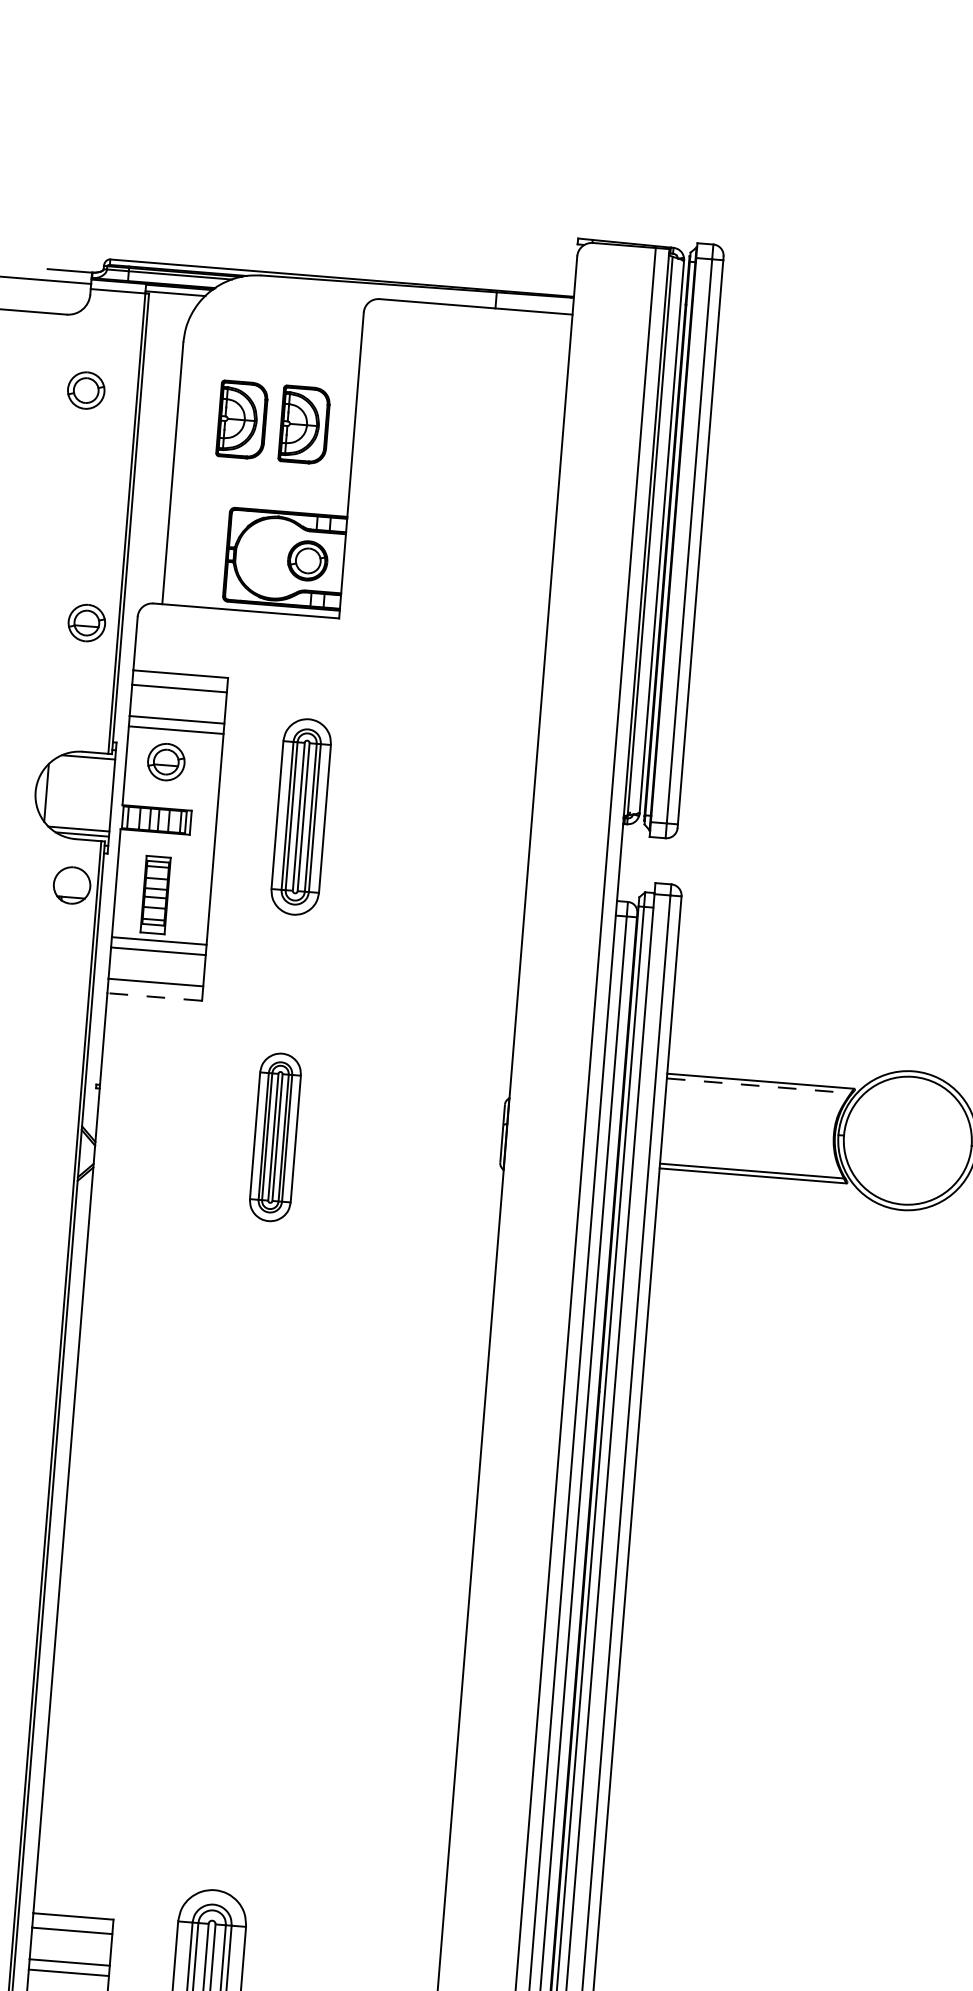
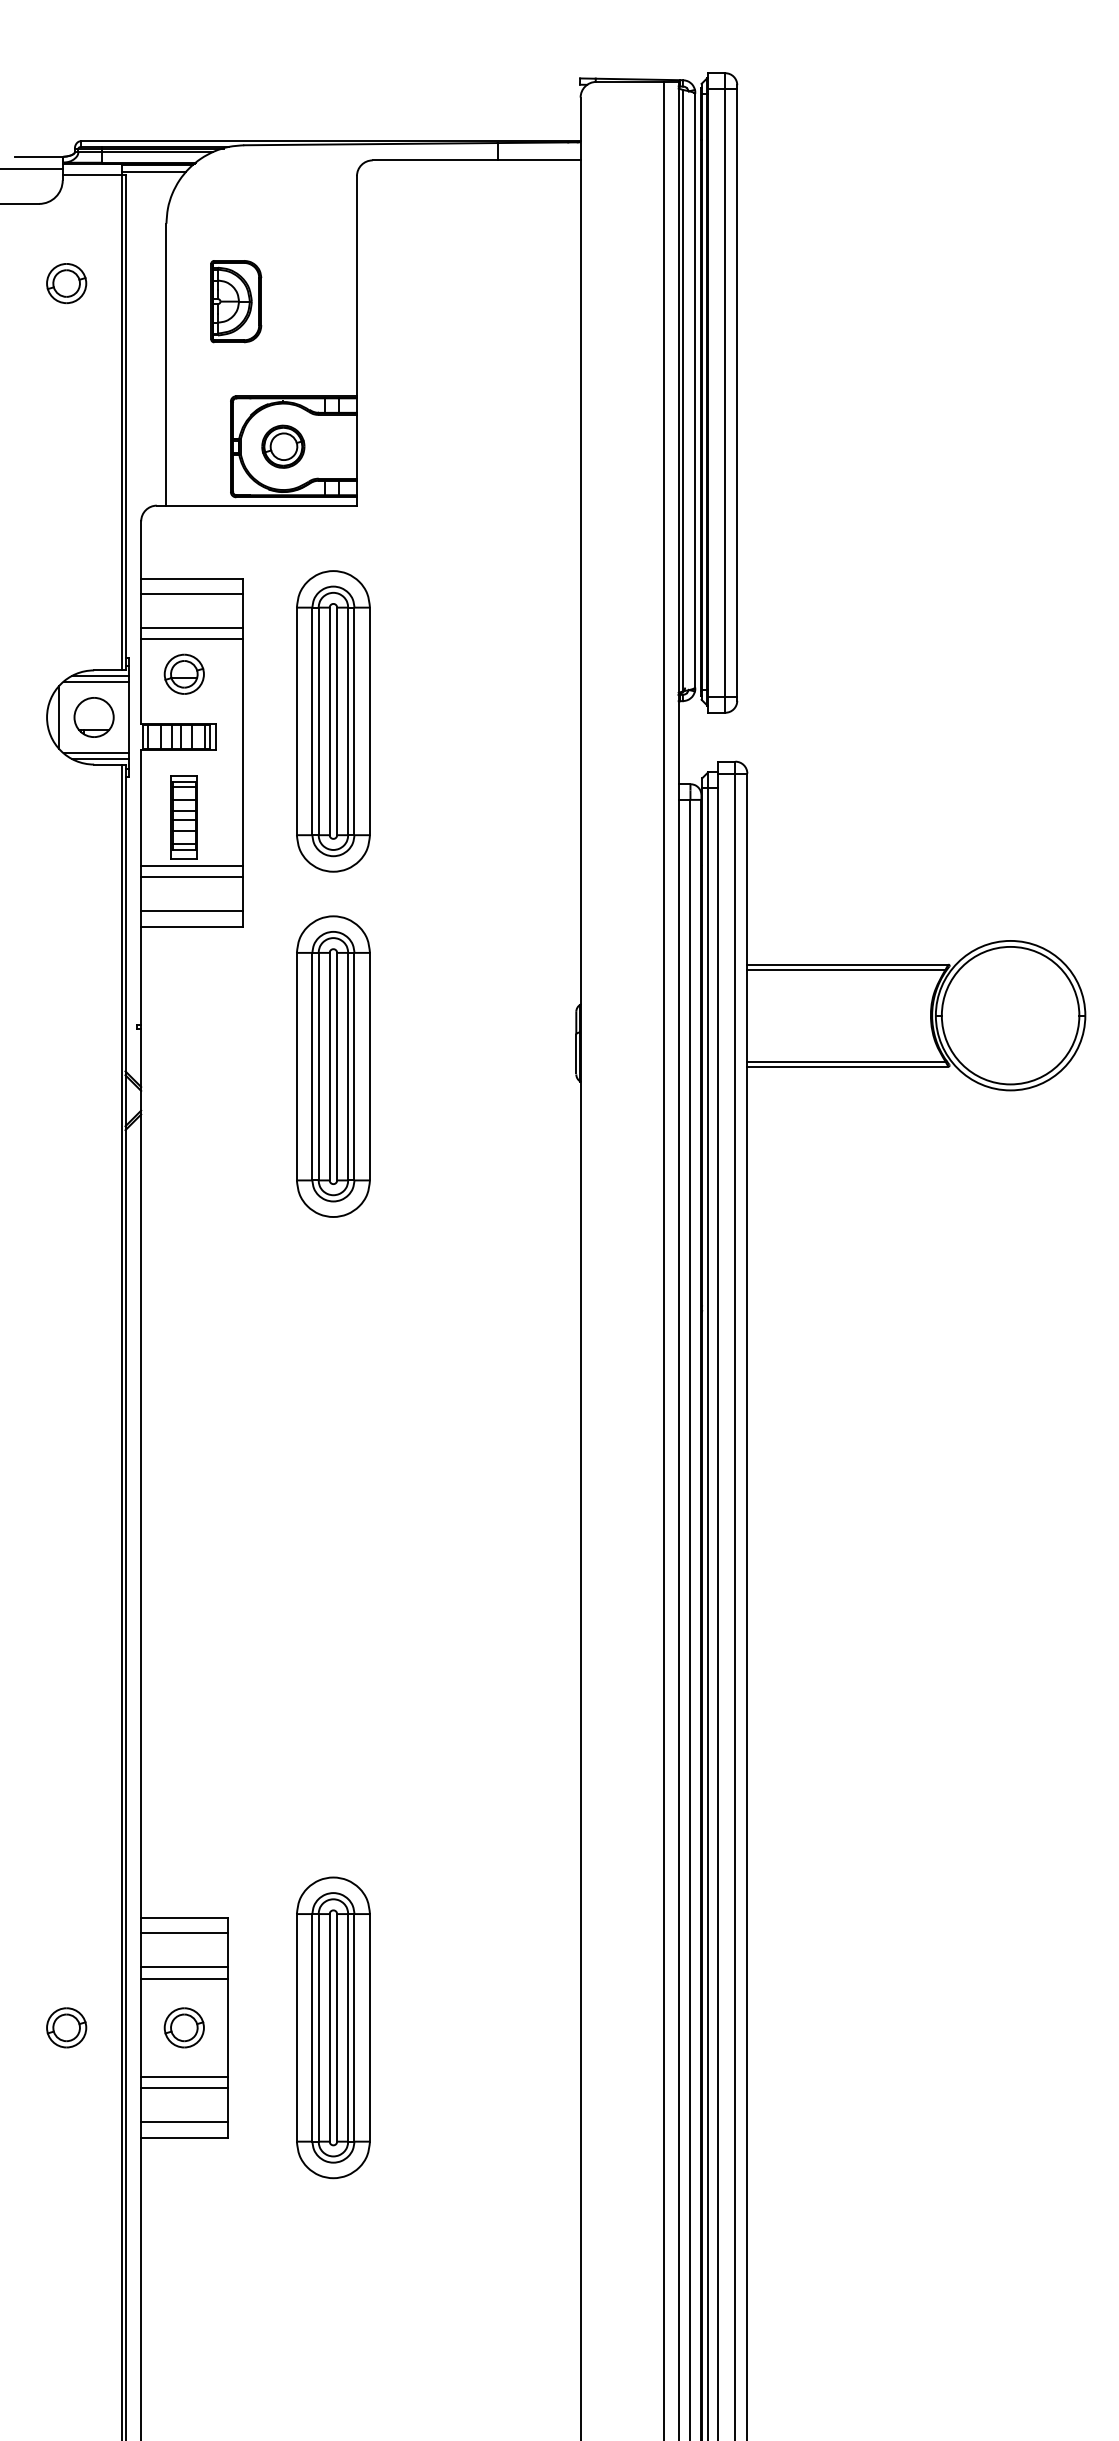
part: (304, 424) -> (303, 301), removed
part: (307, 560) -> (283, 446), moved
part: (86, 622) -> (86, 531), removed
line: (84, 762) -> (96, 681), added
part: (301, 817) -> (333, 721), size x1.43
part: (71, 885) -> (93, 717), moved
line: (154, 996) -> (191, 926), dashed -> solid
line: (758, 1085) -> (846, 969), dashed -> solid
part: (275, 1137) -> (333, 1066), size x1.67

